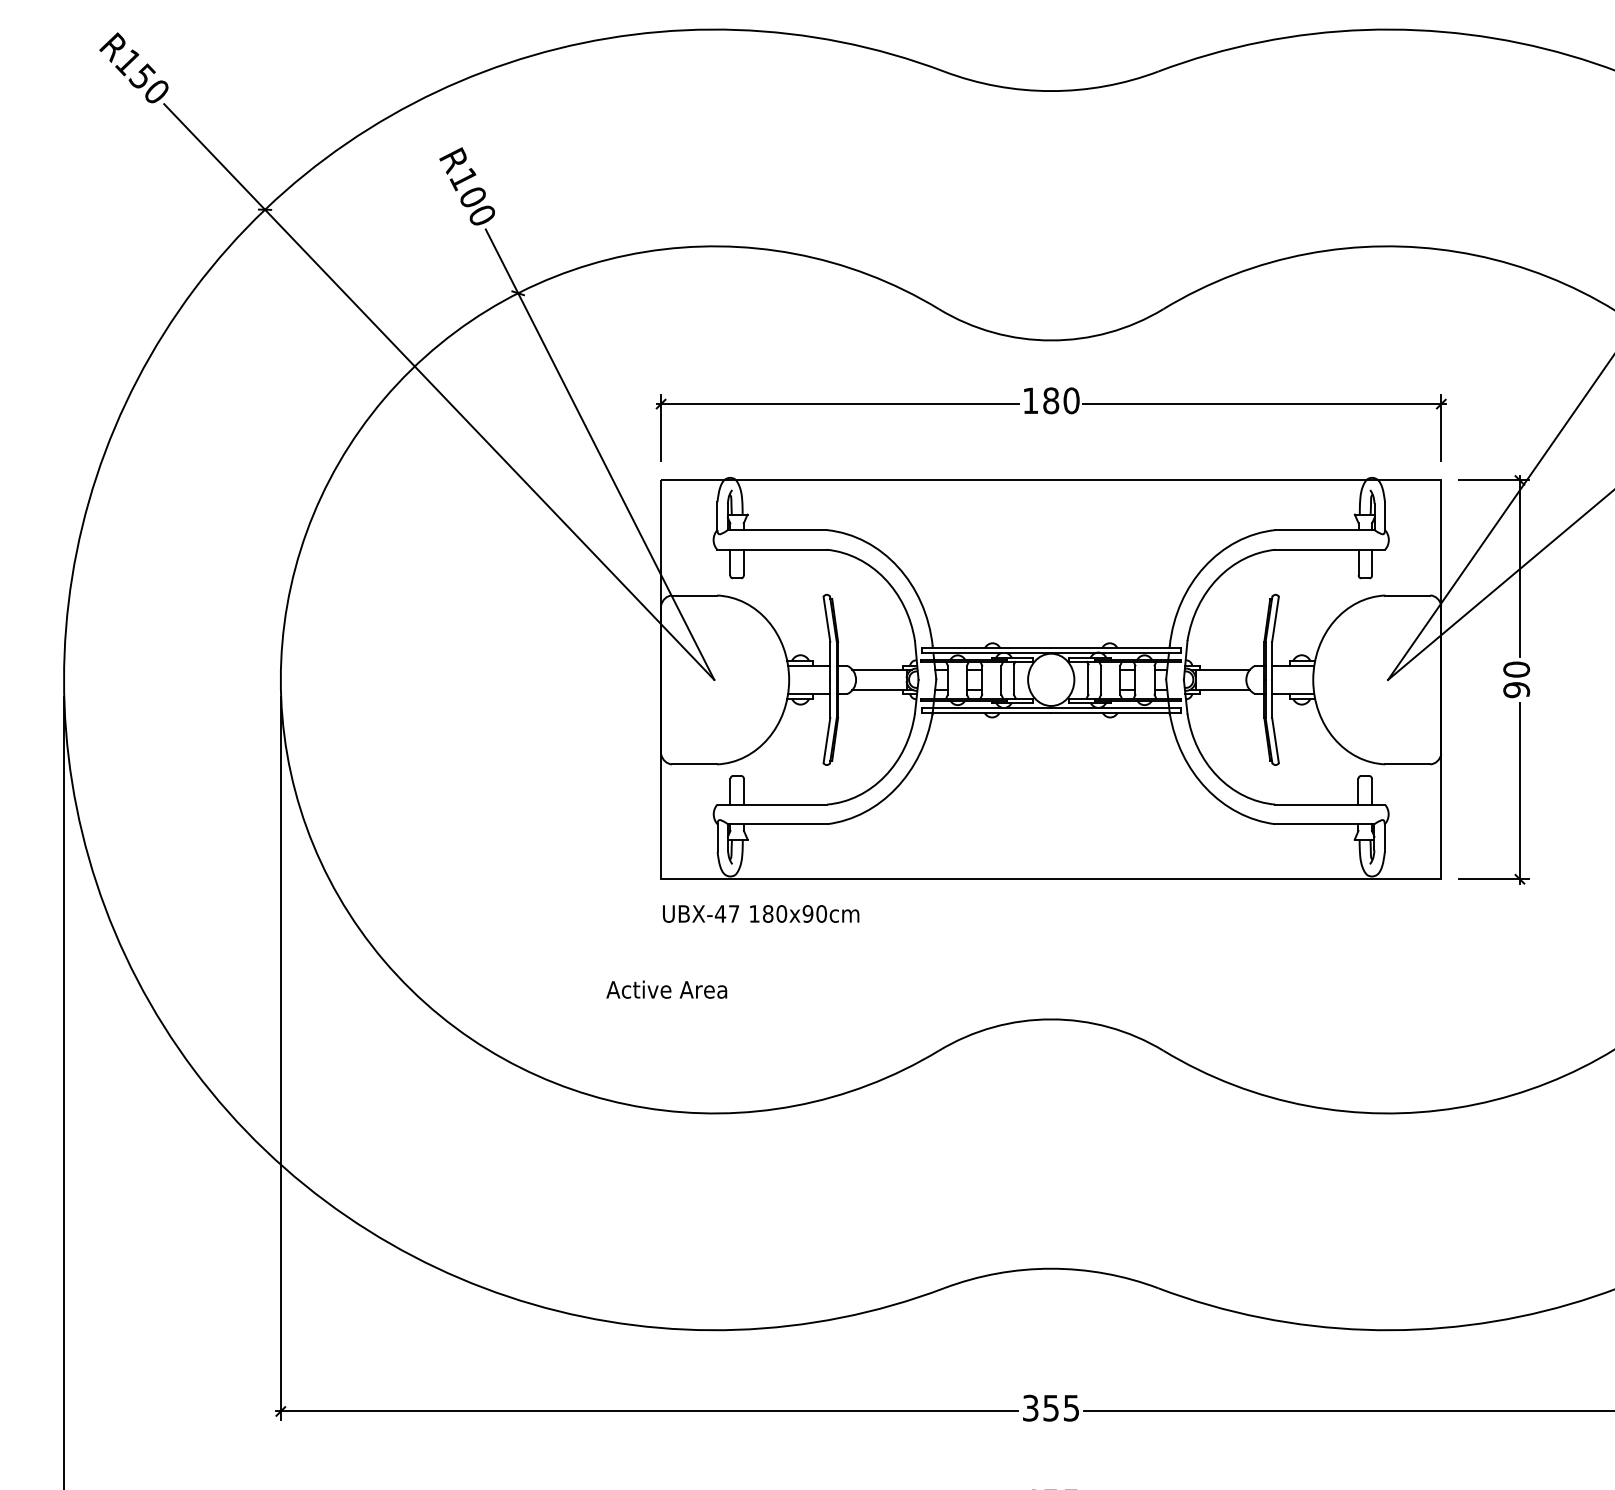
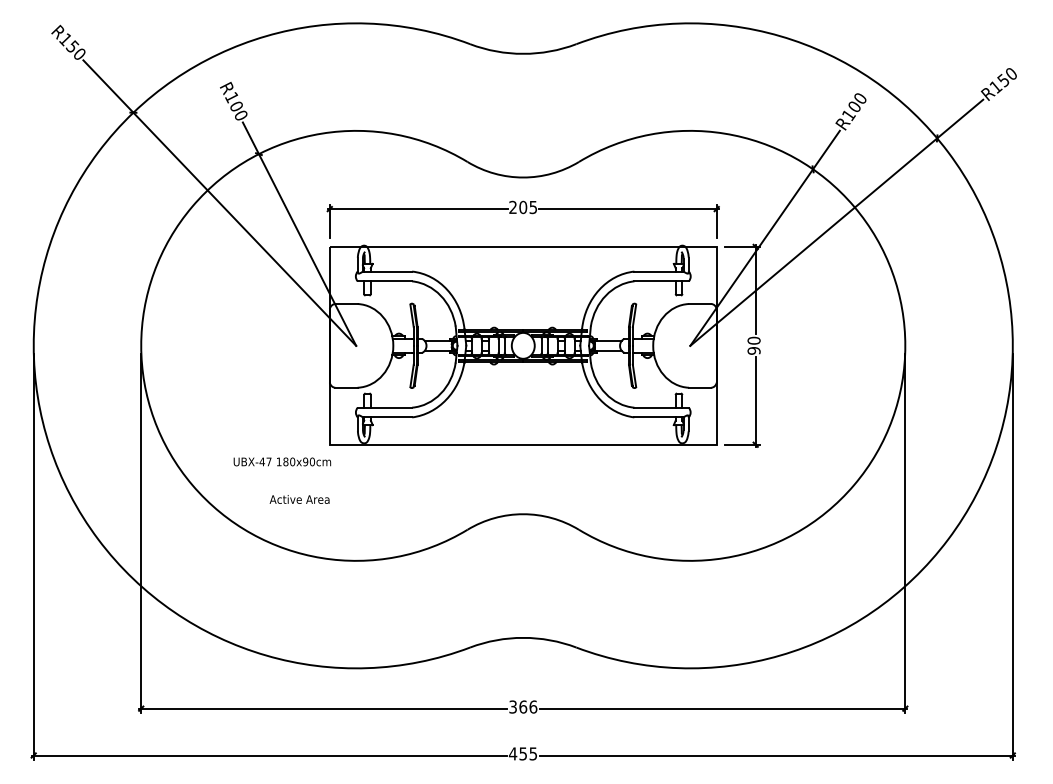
text: (1051, 400) -> (523, 207), 180 -> 205
text: (761, 913) -> (282, 461), moved
text: (666, 989) -> (299, 499), moved
text: (1061, 1407) -> (528, 706), 355 -> 366

